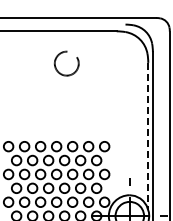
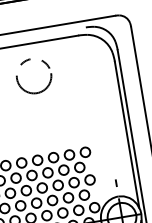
circle: (66, 63) -> (33, 75), size x1.43
line: (148, 136) -> (127, 134), dashed -> solid

